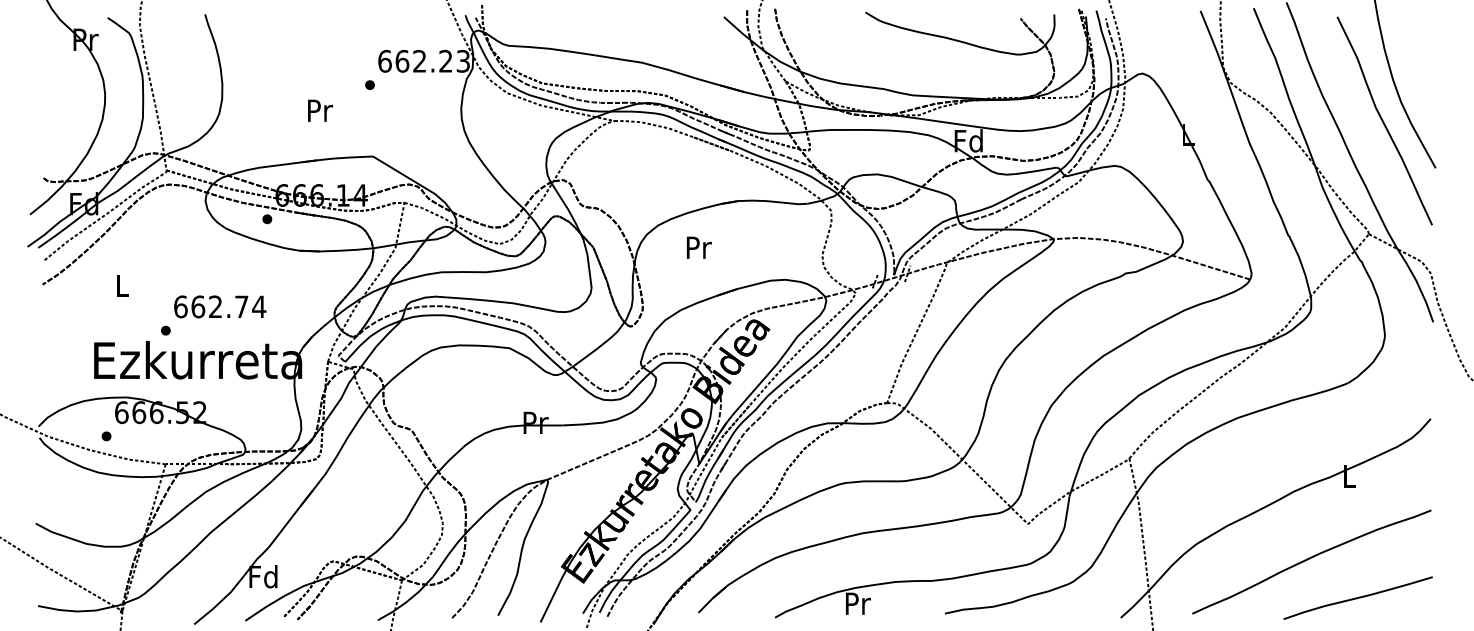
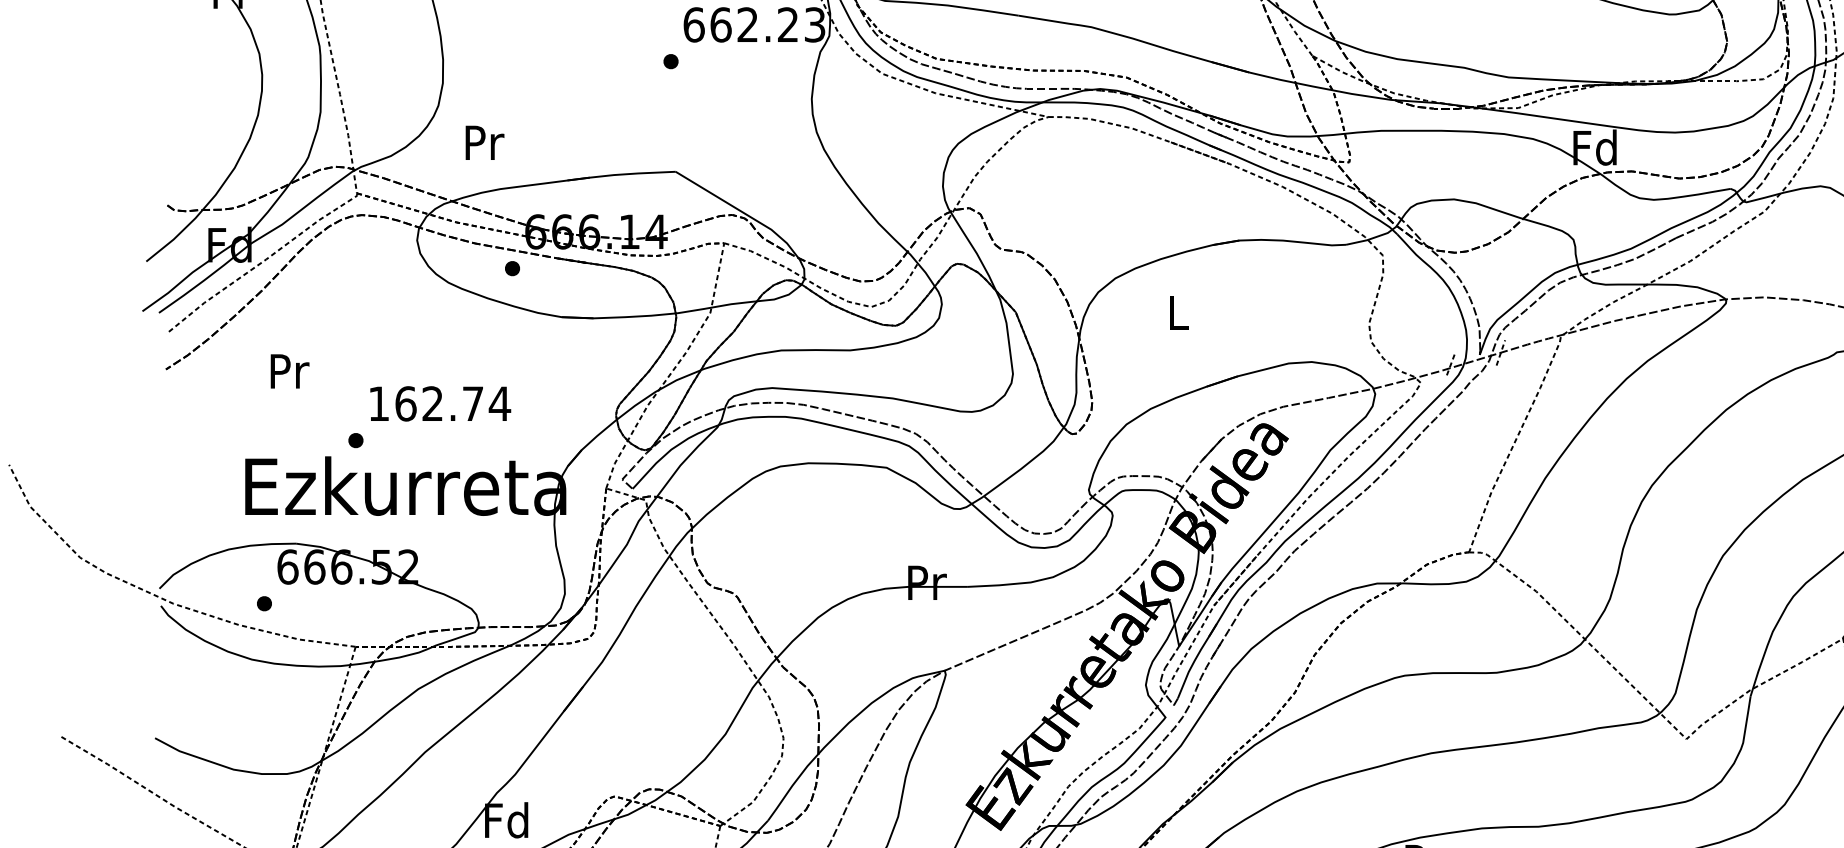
text: (320, 110) -> (485, 142), moved
text: (698, 247) -> (1177, 312), Pr -> L
text: (122, 285) -> (289, 370), L -> Pr
text: (180, 306) -> (378, 403), 662.74 -> 162.74

